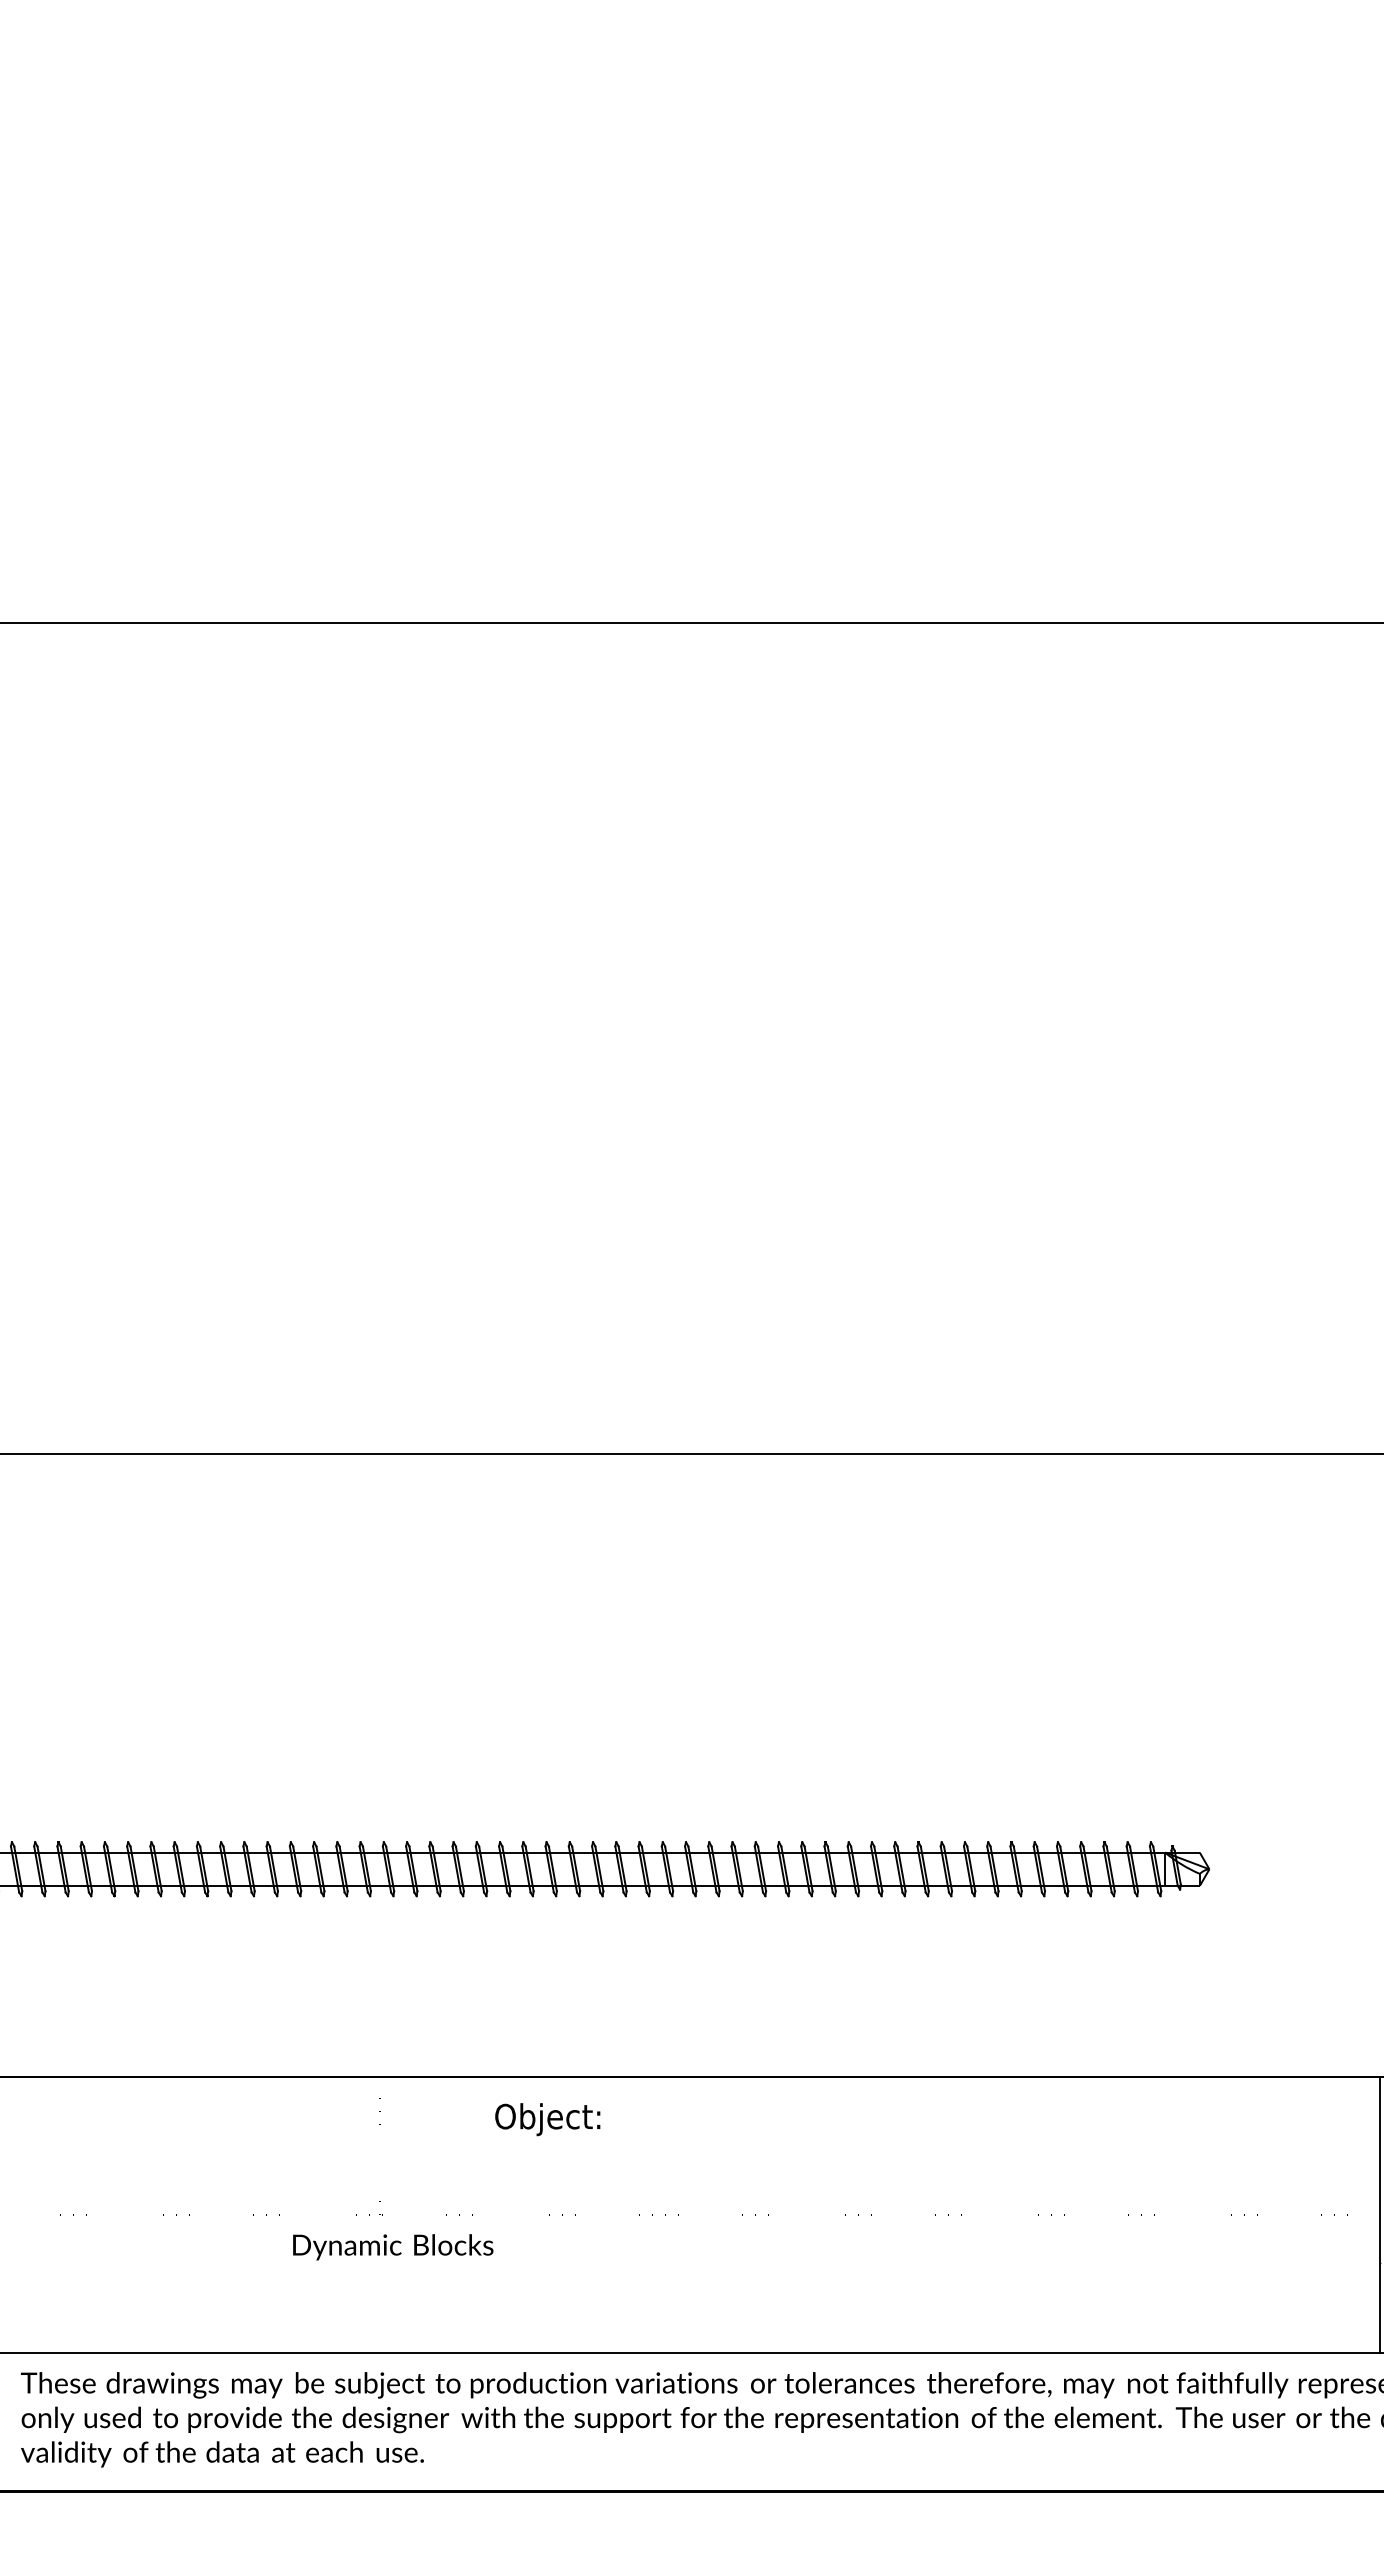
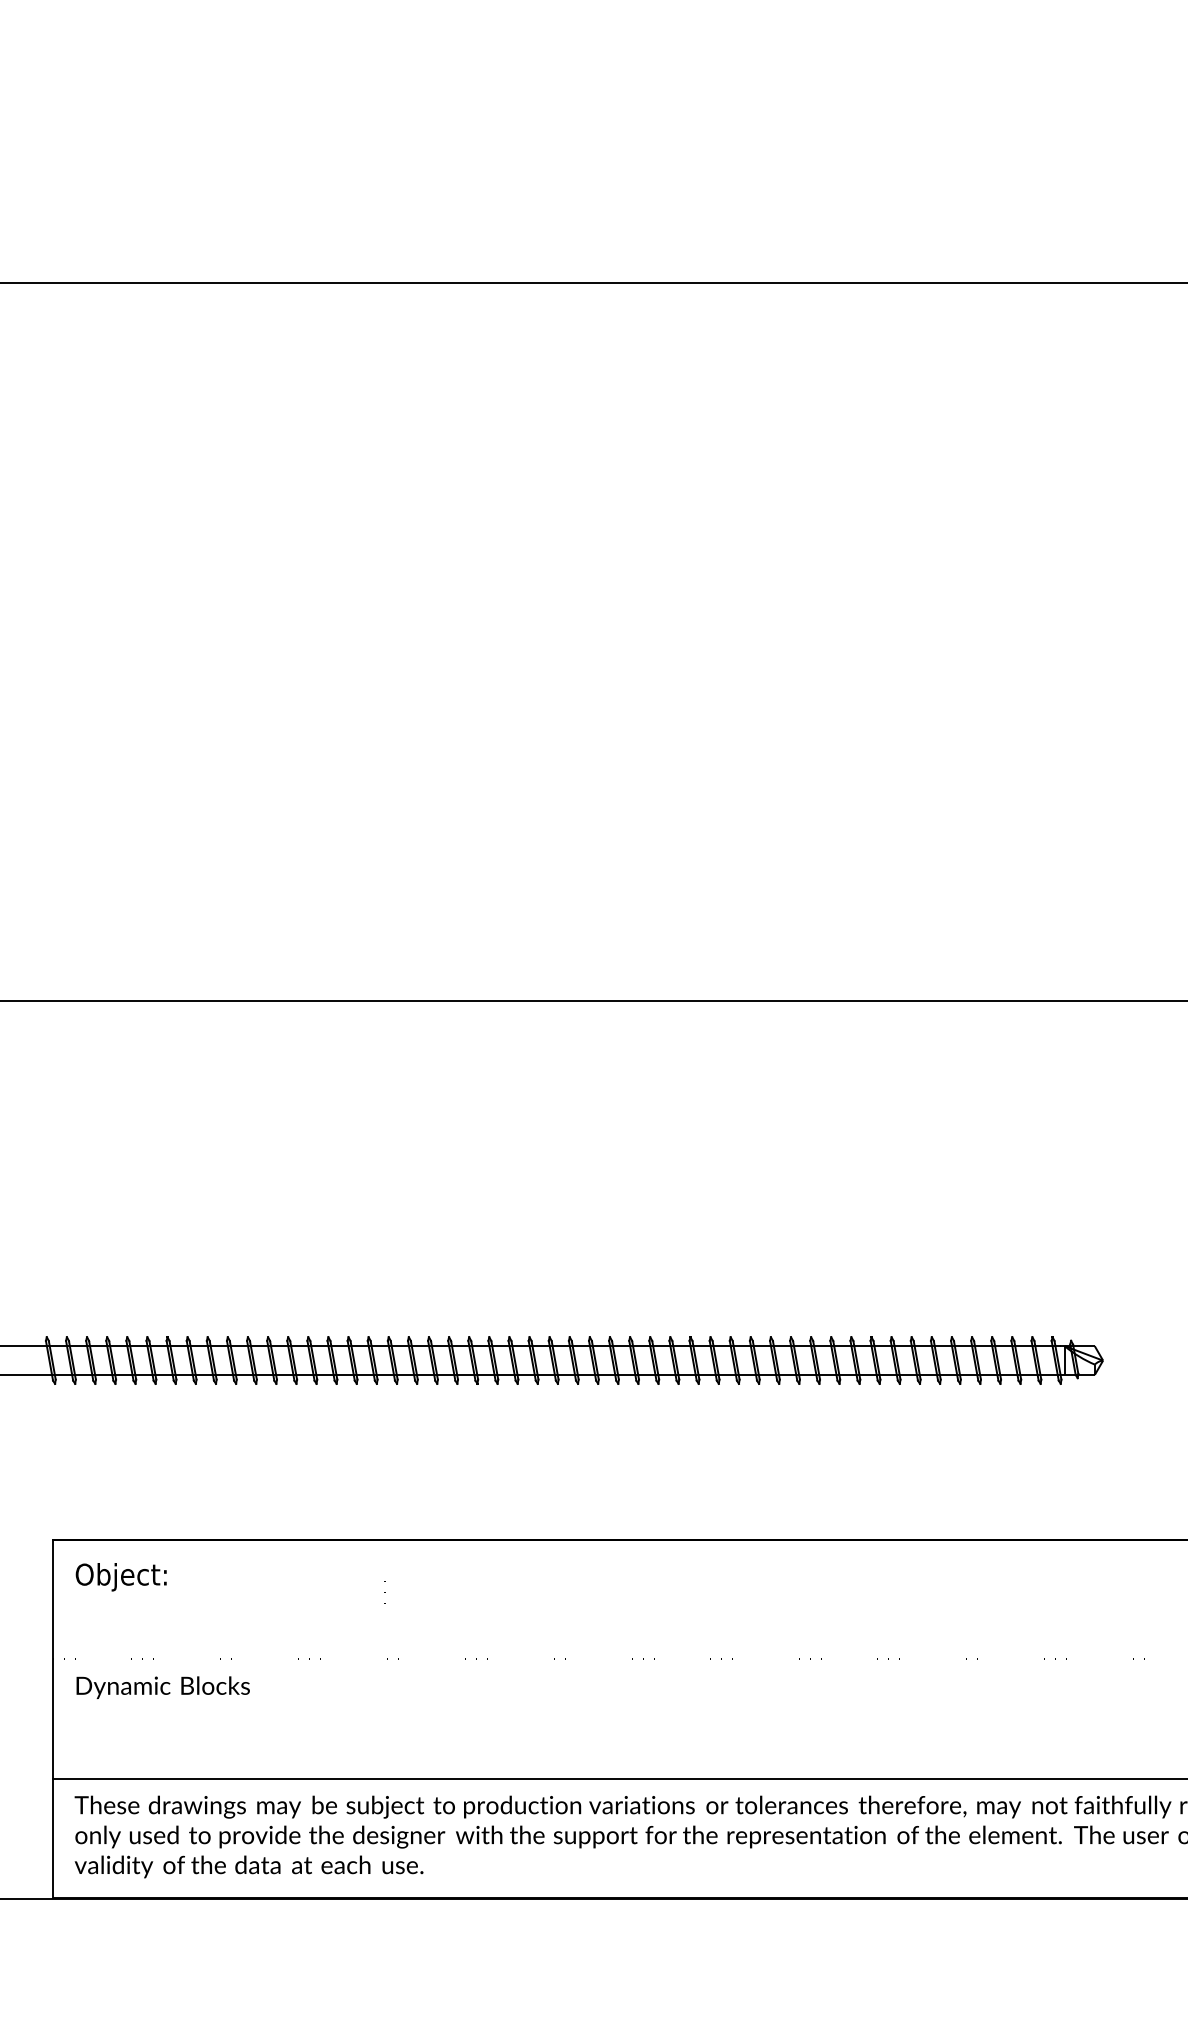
text: (547, 2119) -> (121, 1577), moved
text: (393, 2247) -> (163, 1687), moved

